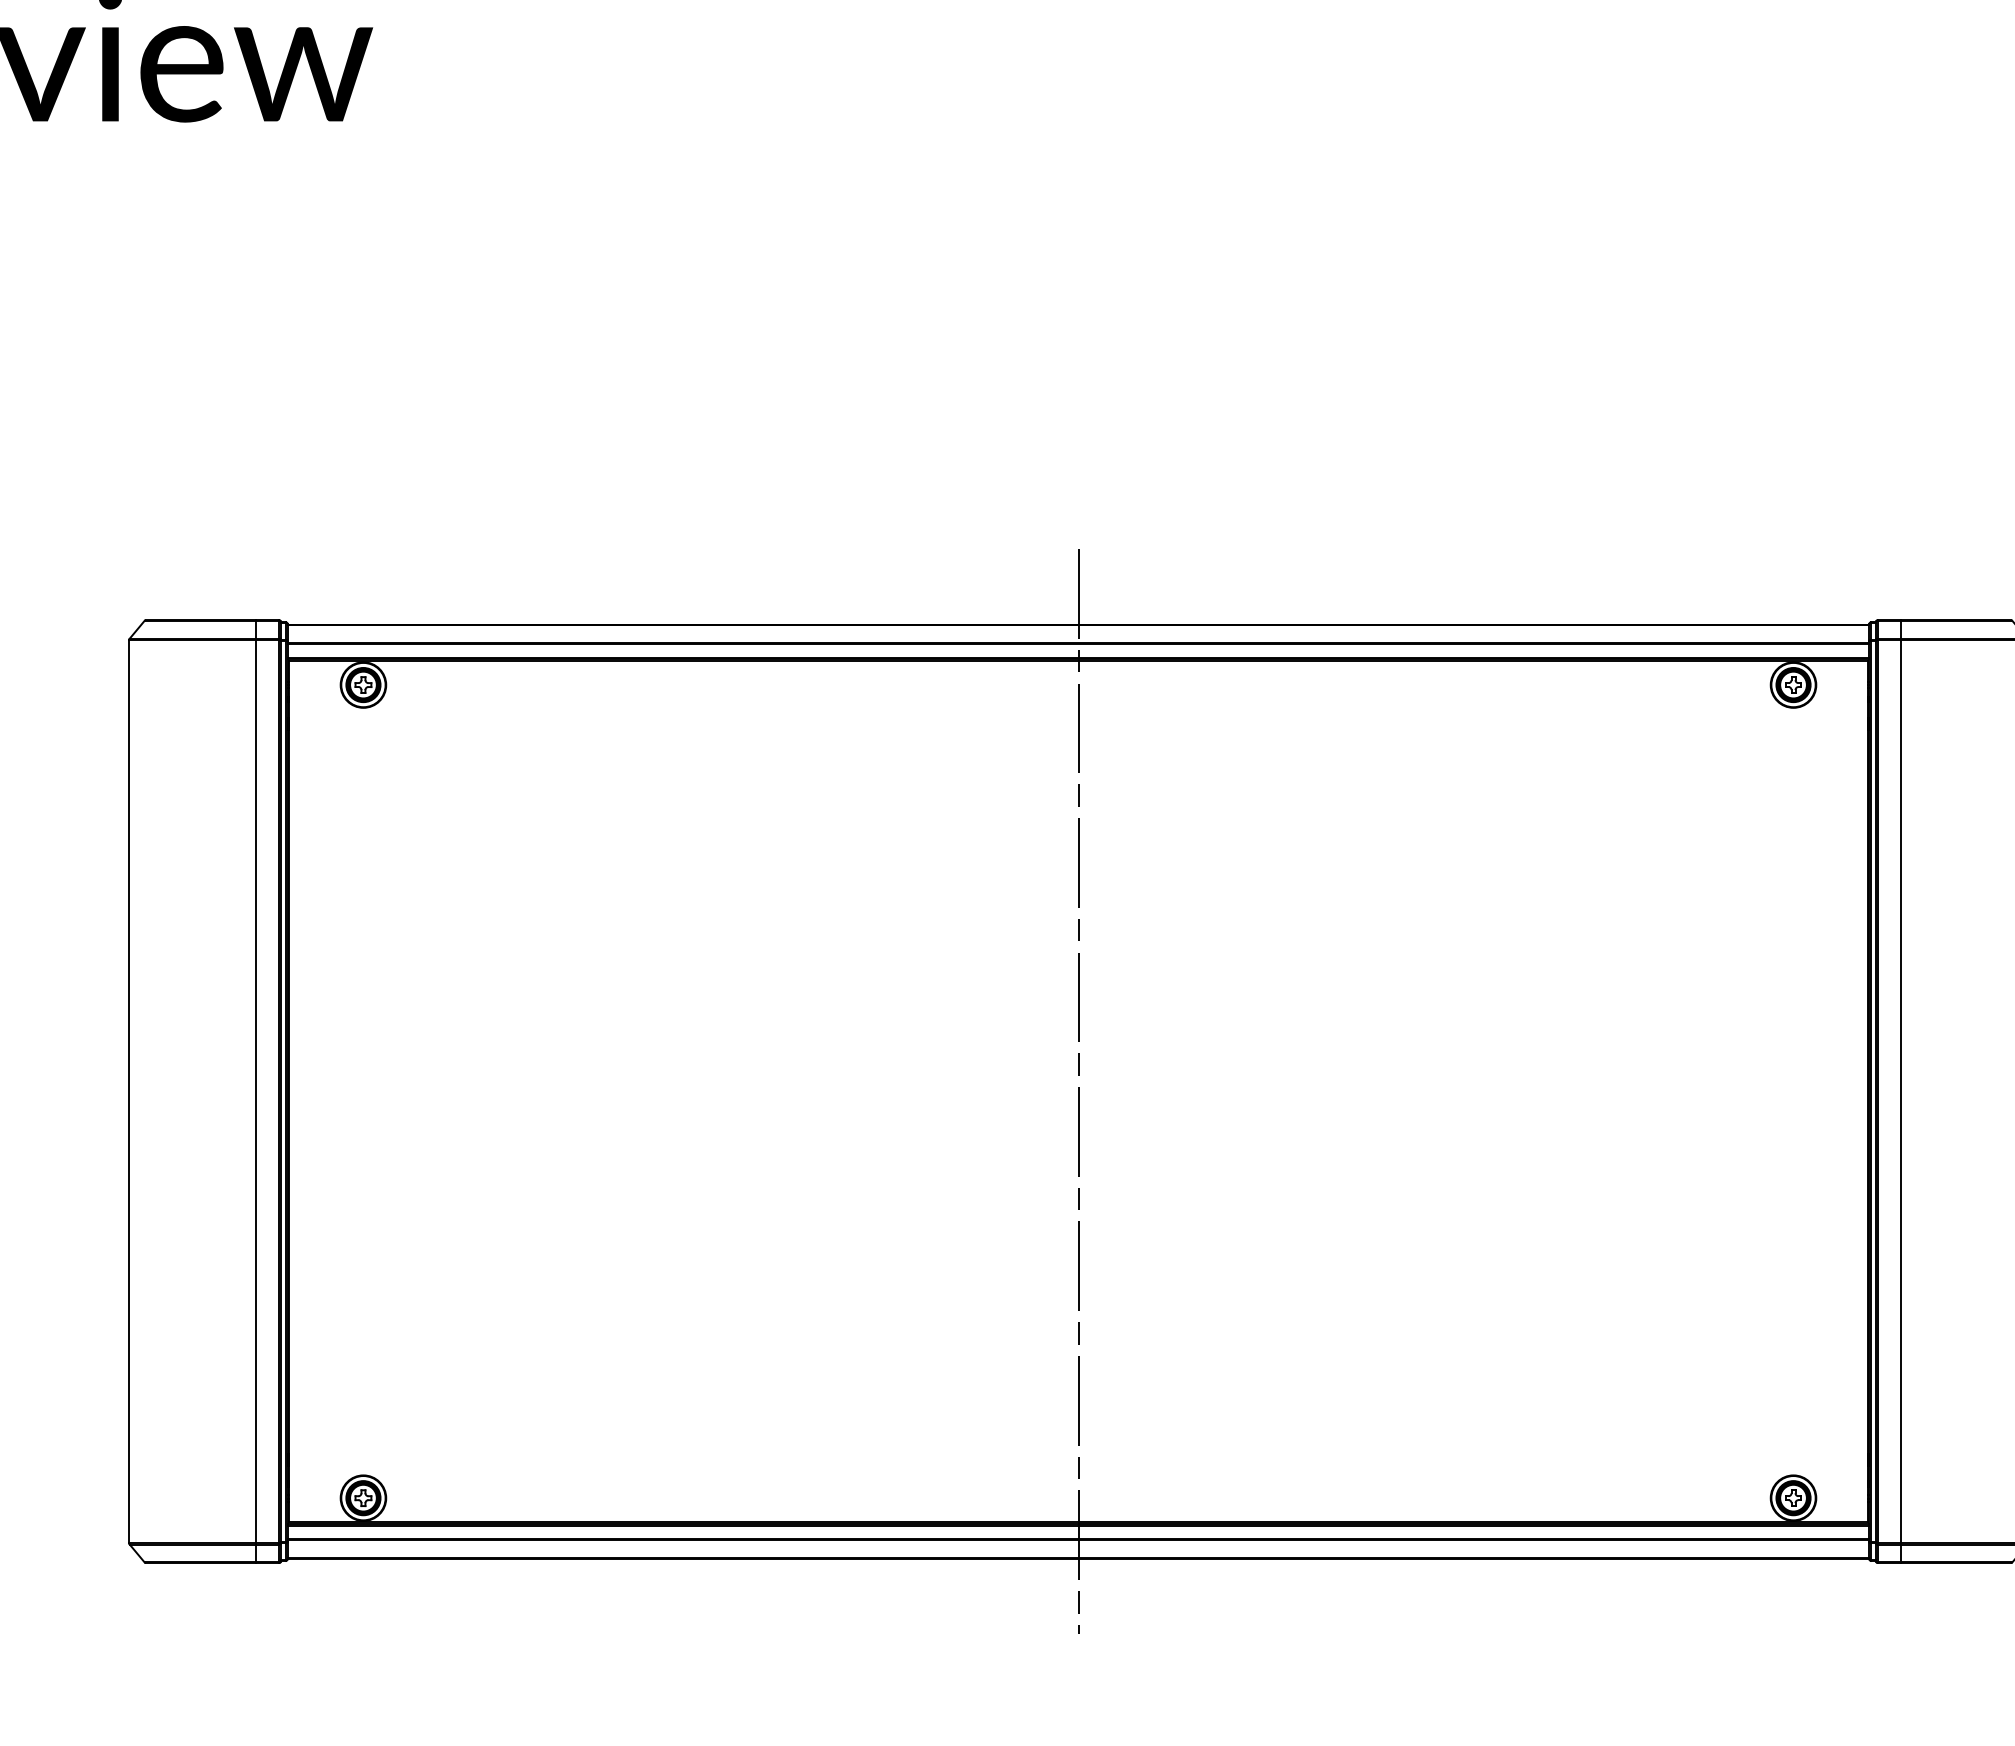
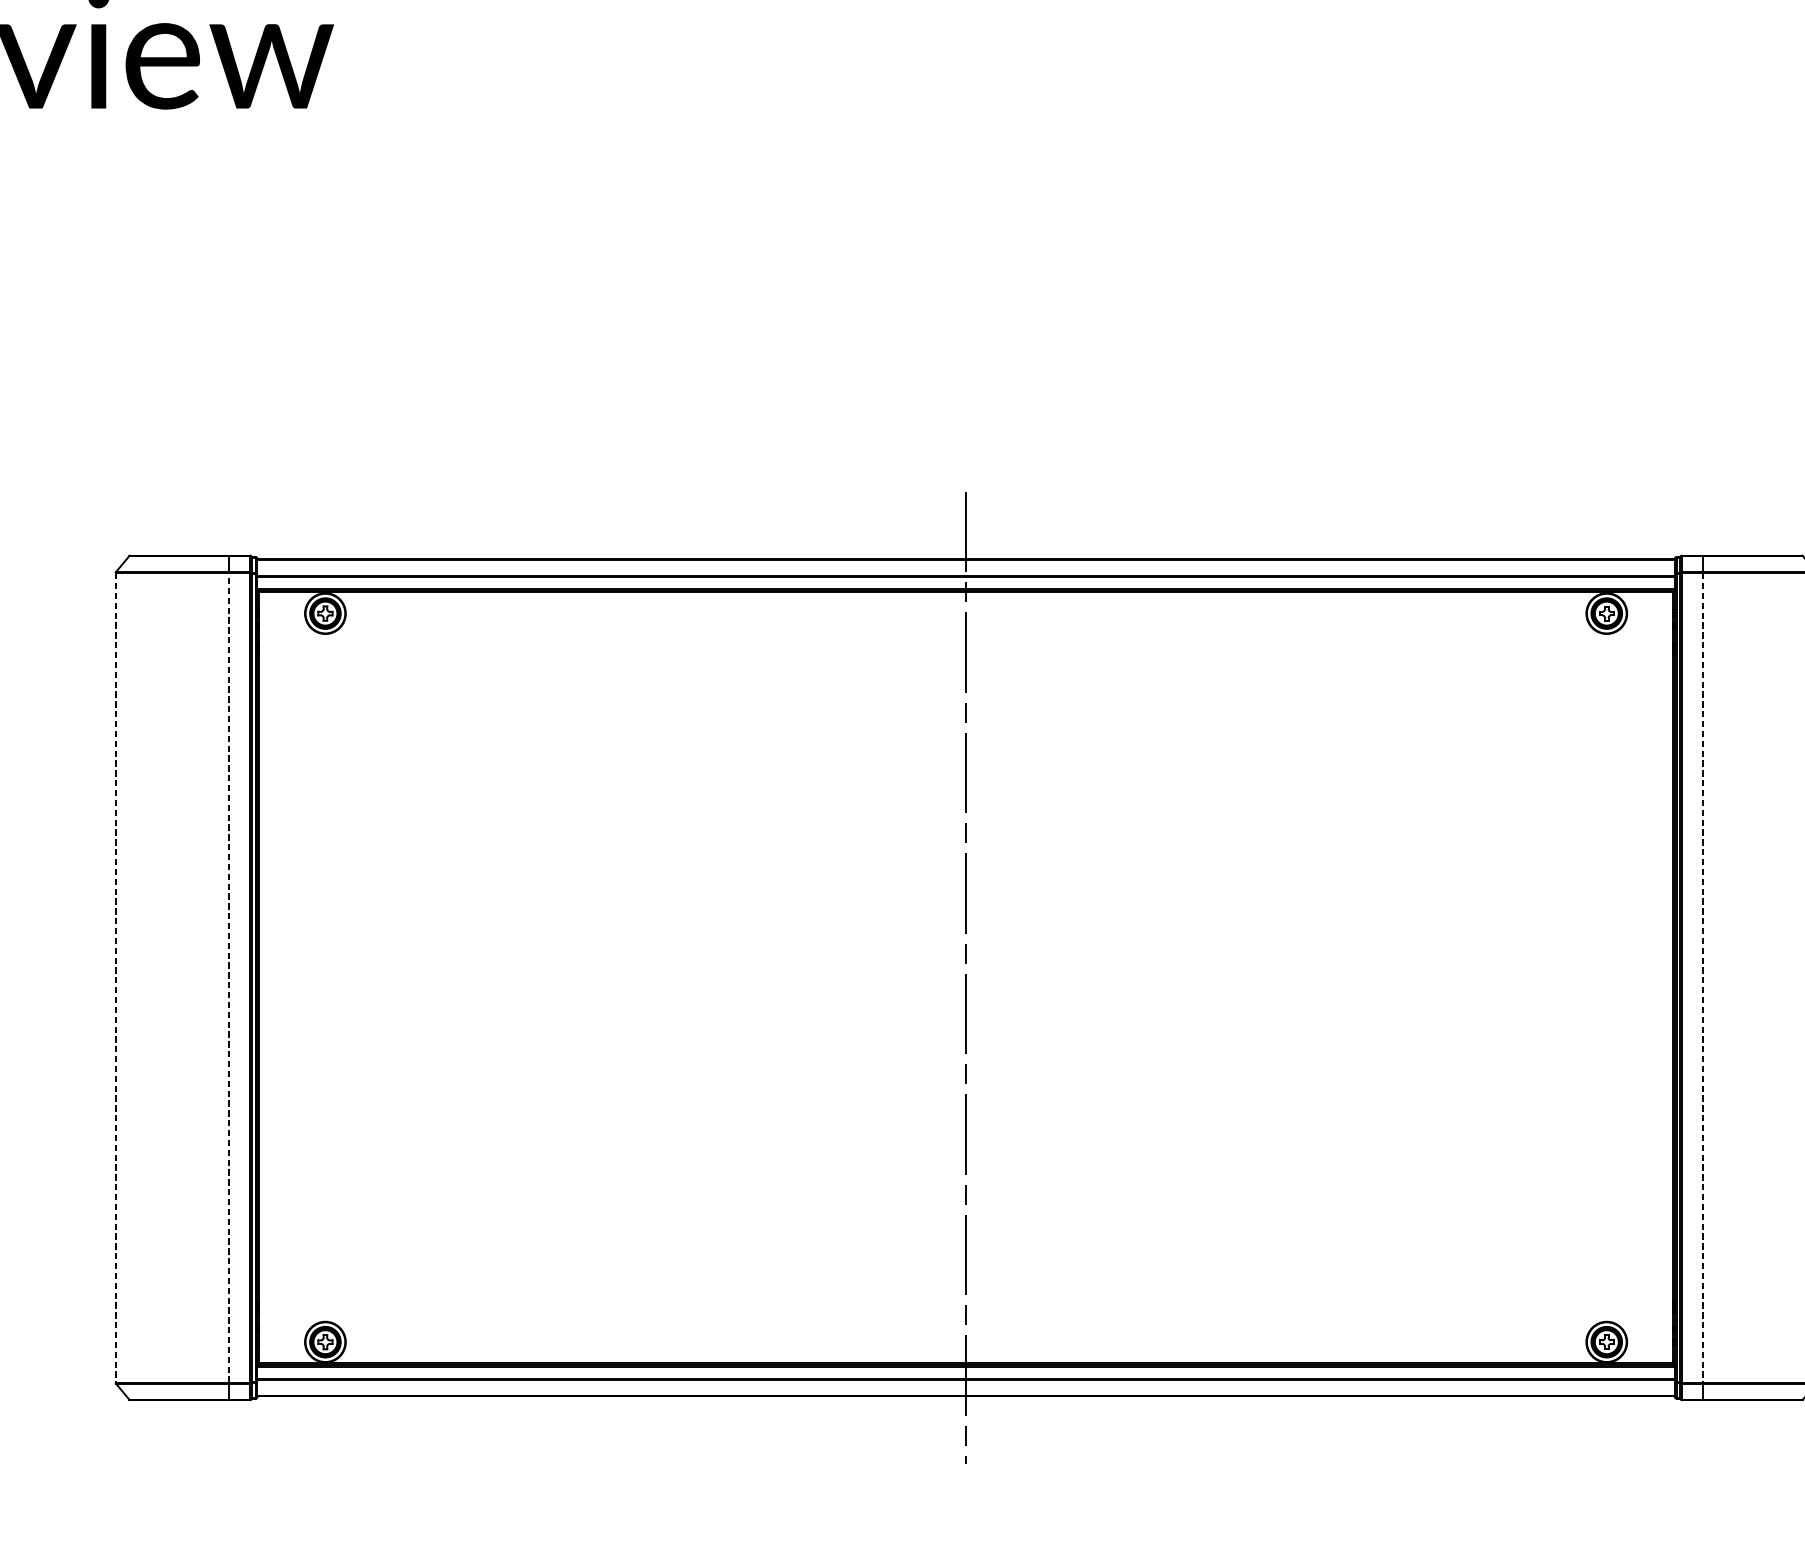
line: (129, 1091) -> (115, 977), solid -> dashed
line: (255, 1091) -> (228, 977), solid -> dashed
line: (1901, 1091) -> (1703, 977), solid -> dashed

